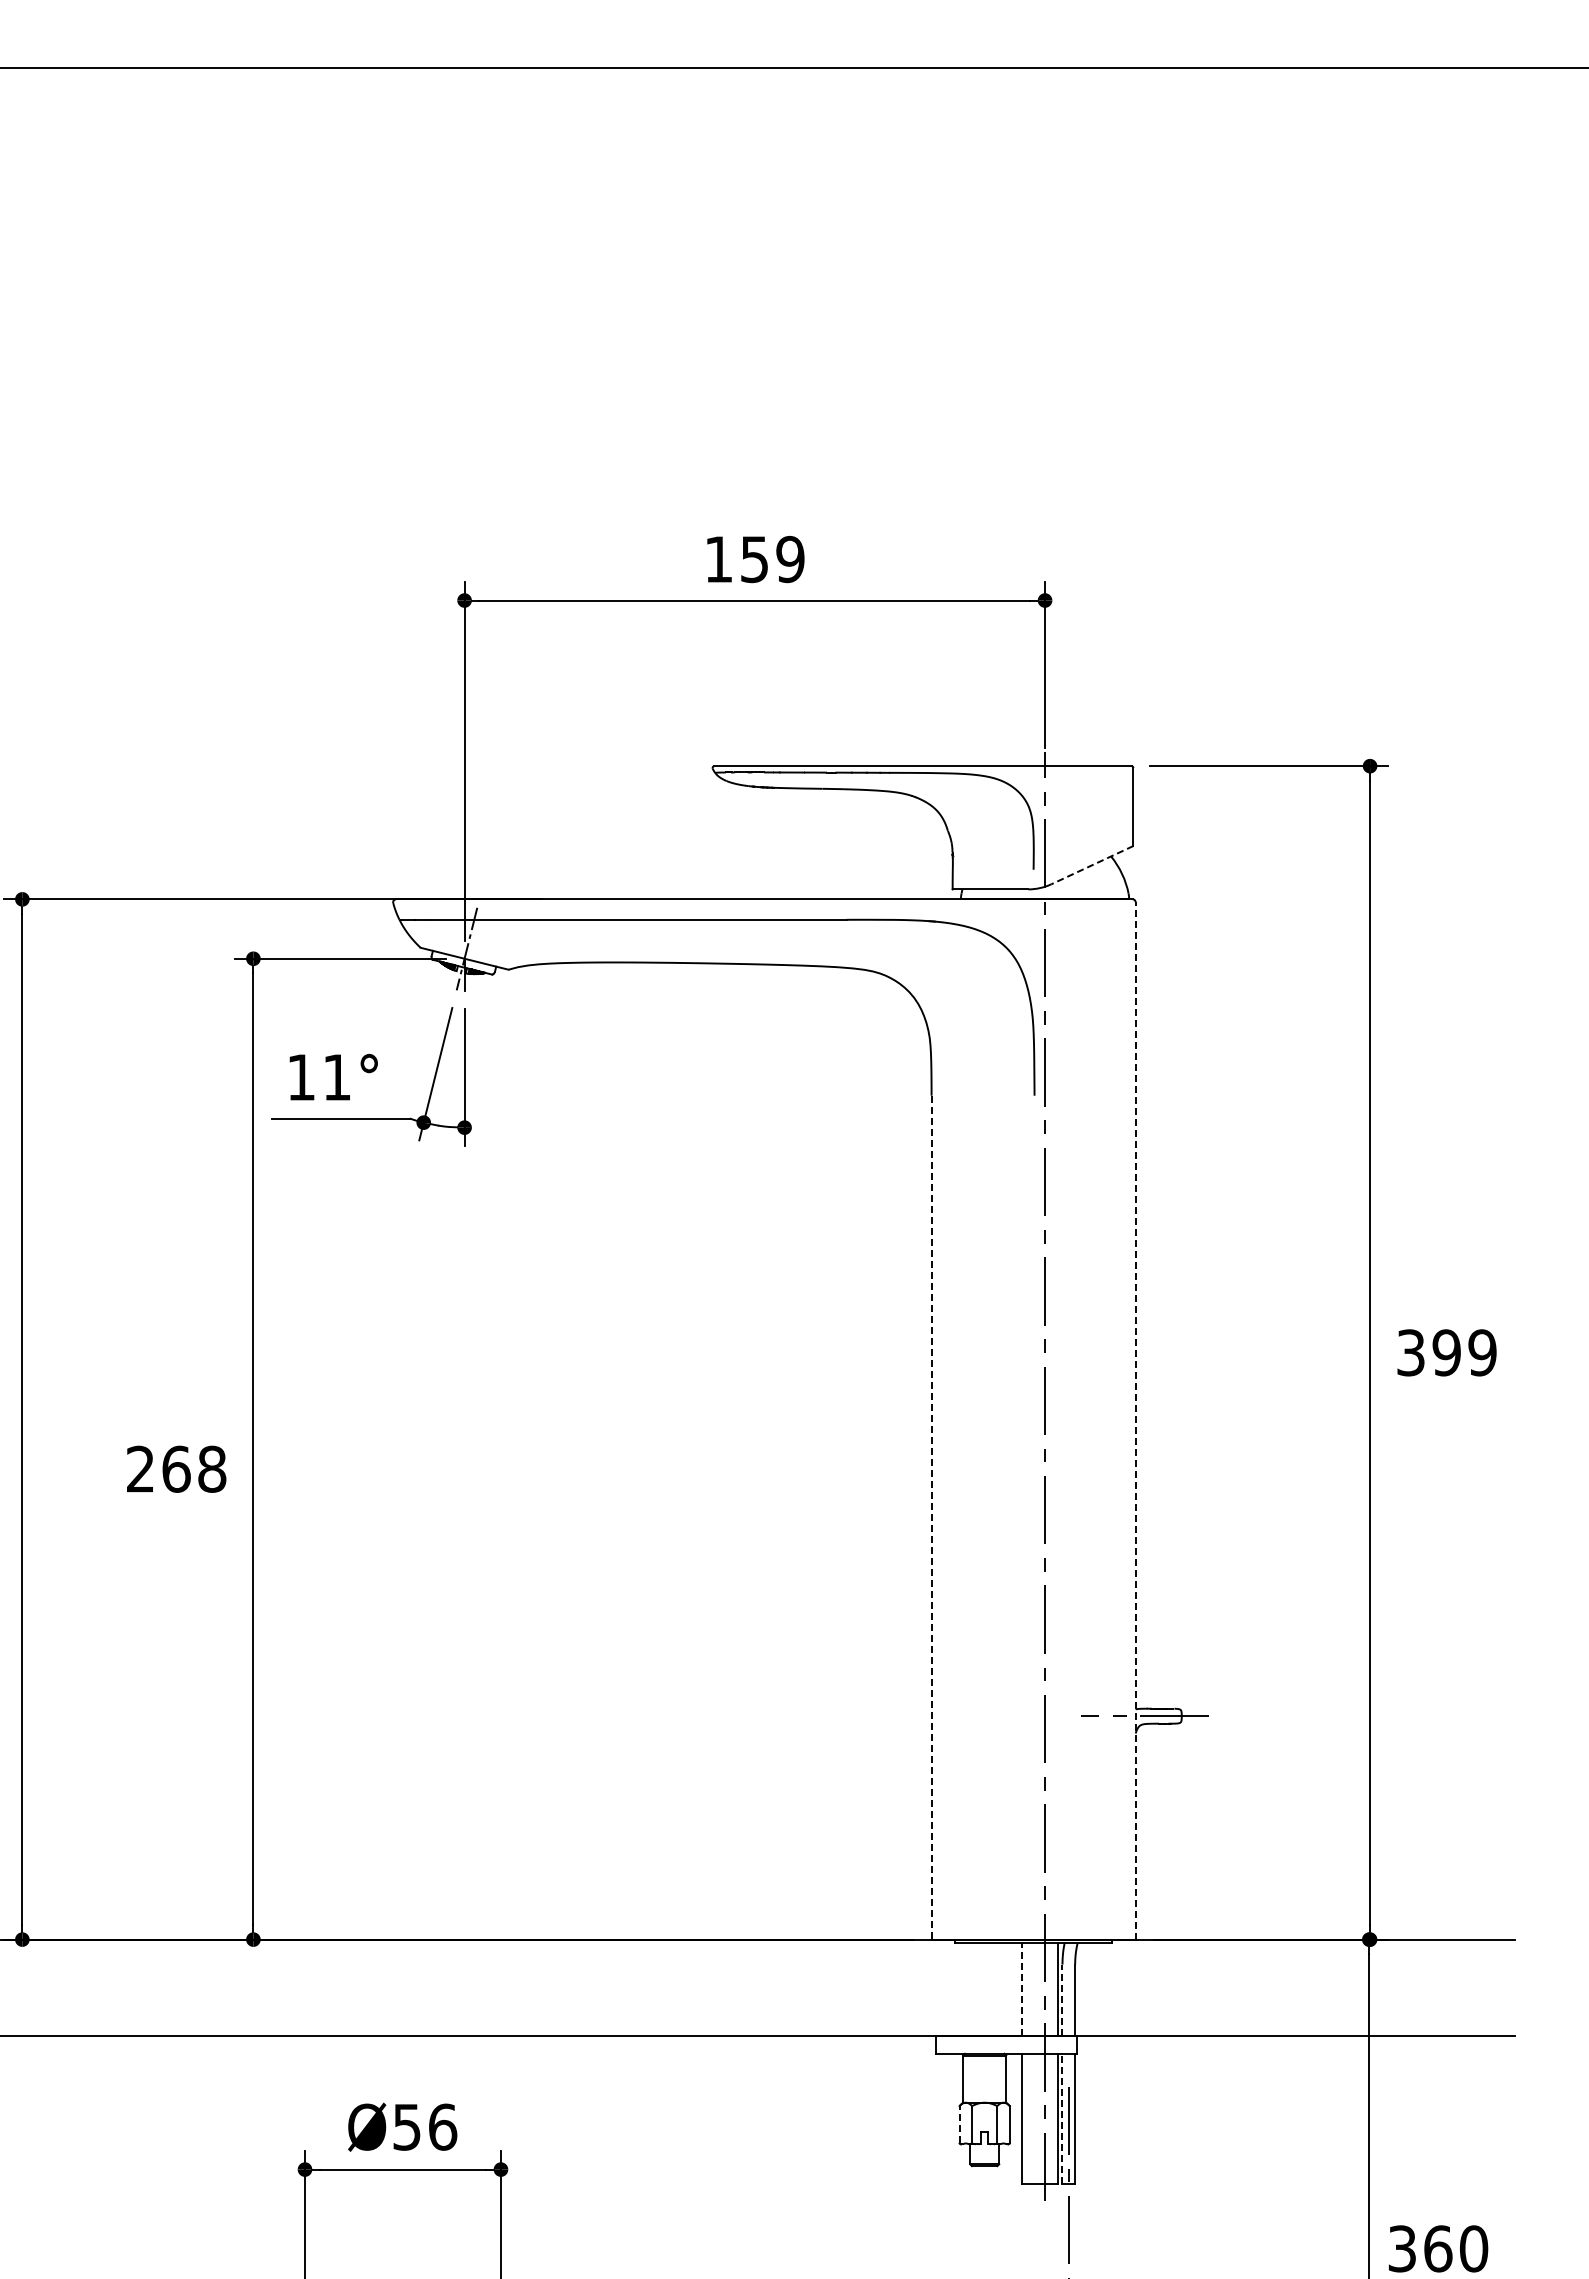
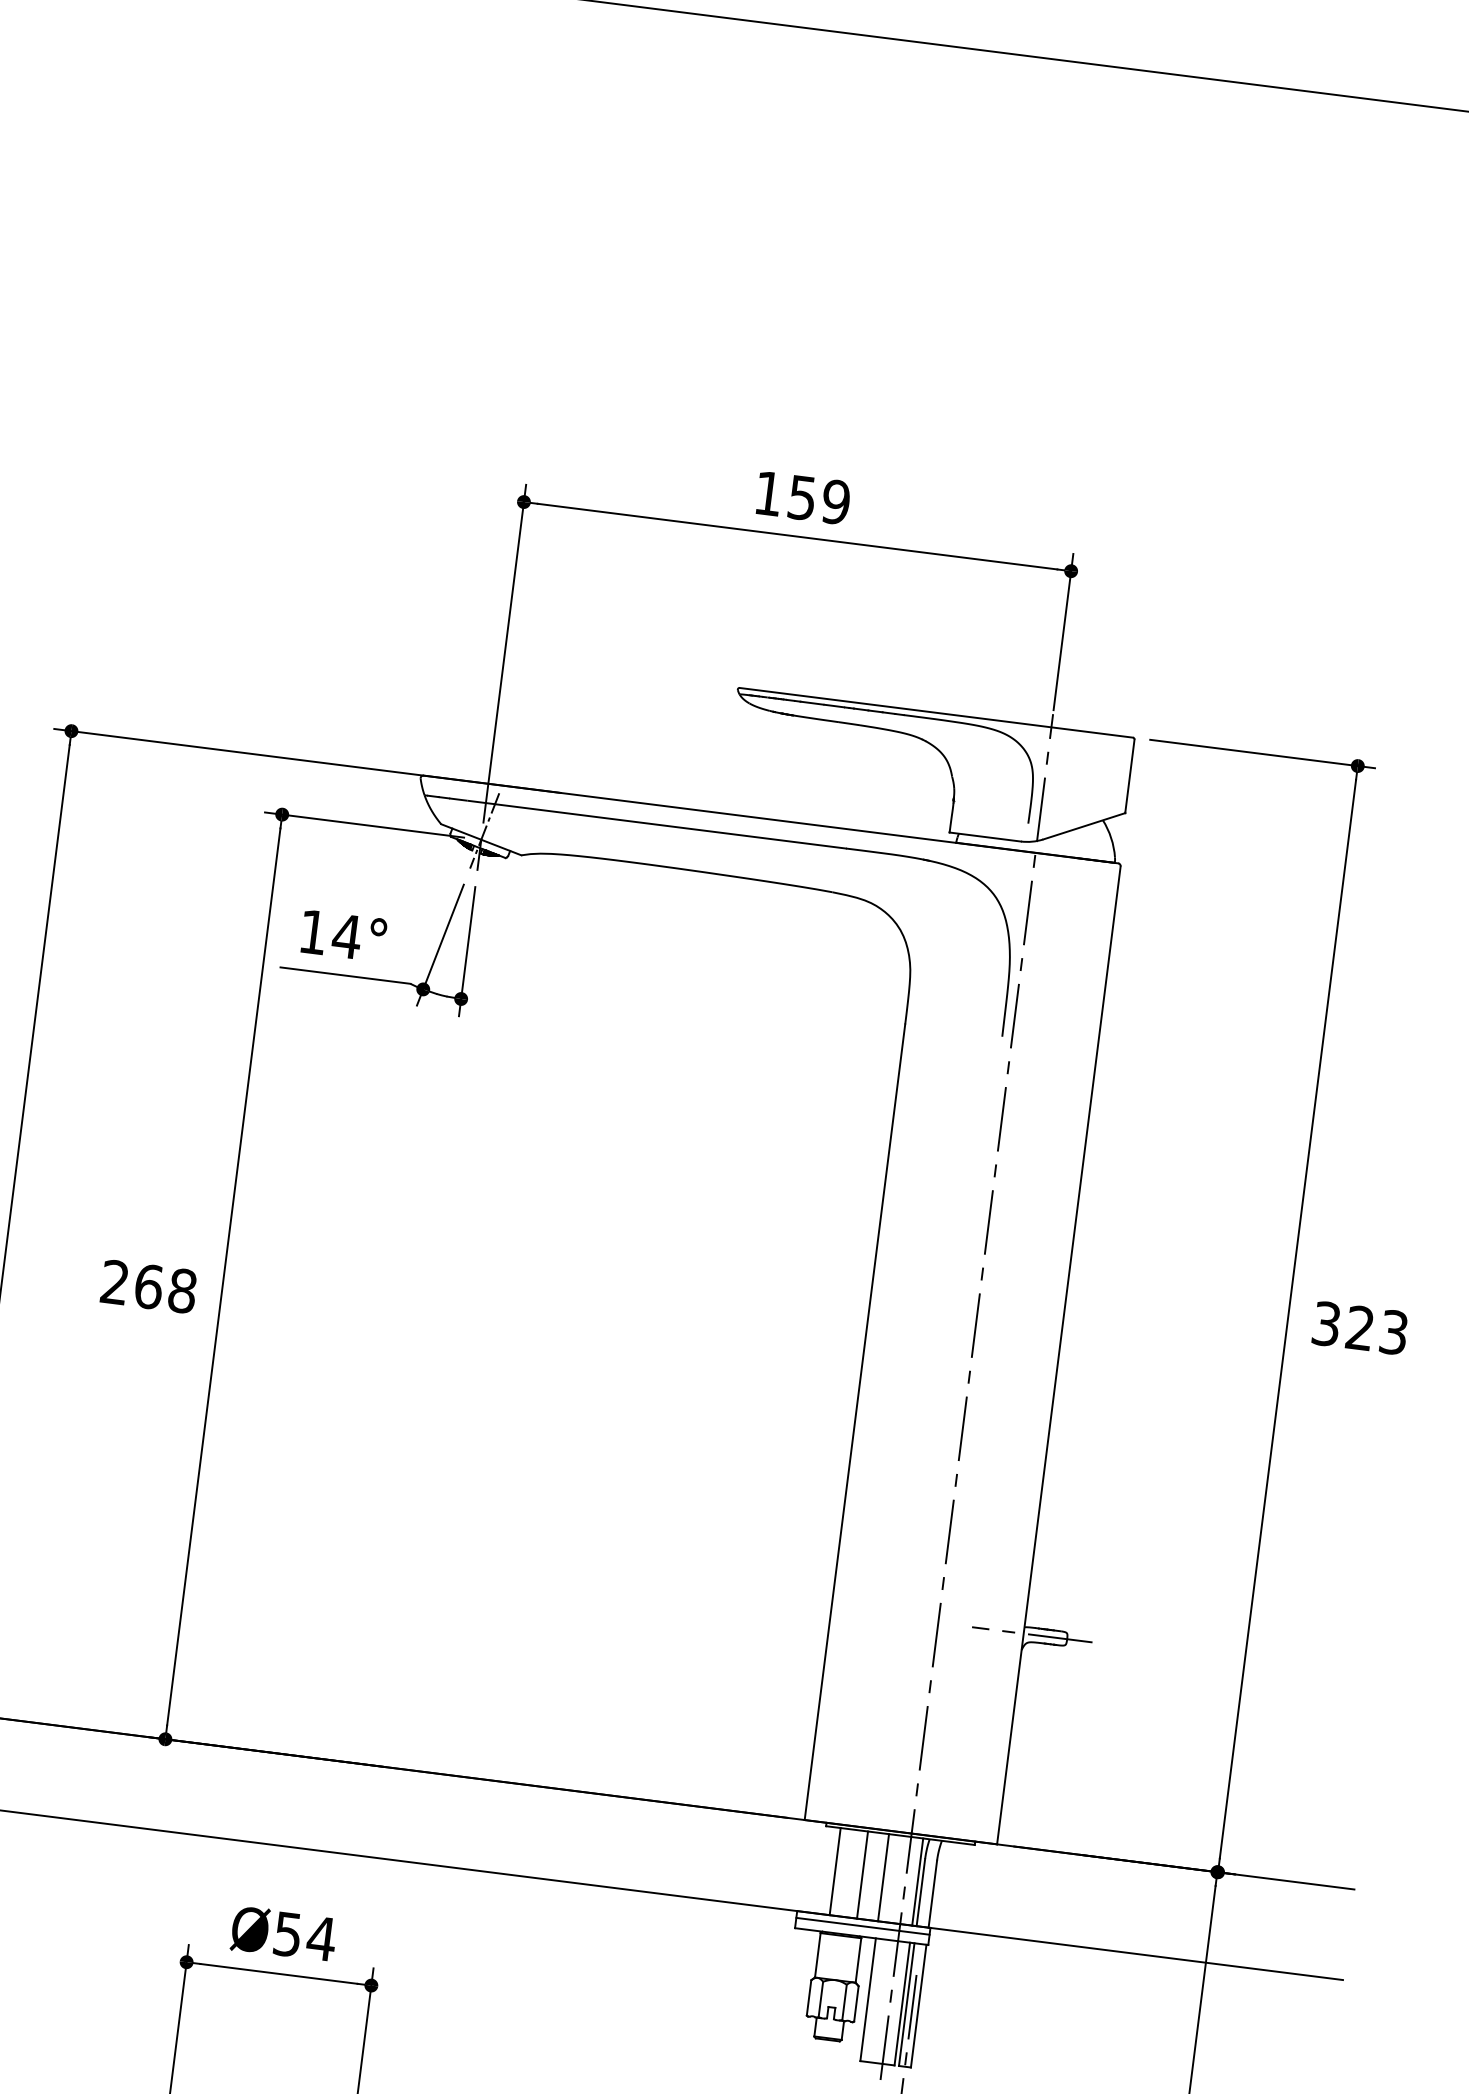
line: (1091, 865) -> (1083, 826), dashed -> solid
text: (336, 1077) -> (346, 936), 11° -> 14°
text: (1464, 1352) -> (1377, 1330), 399 -> 323
line: (1135, 1420) -> (1058, 1354), dashed -> solid
line: (931, 1517) -> (854, 1422), dashed -> solid
line: (1021, 1988) -> (883, 1876), dashed -> solid
line: (970, 1989) -> (835, 1871), added
line: (999, 1989) -> (862, 1875), added
line: (1062, 2000) -> (920, 1893), dashed -> solid
line: (1006, 2042) -> (863, 1925), added
line: (1062, 2118) -> (906, 2004), dashed -> solid
line: (959, 2124) -> (809, 1997), dashed -> solid
text: (442, 2126) -> (321, 1937), Ø56 -> Ø54

